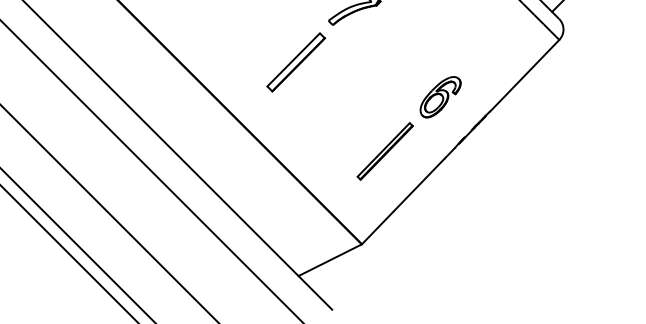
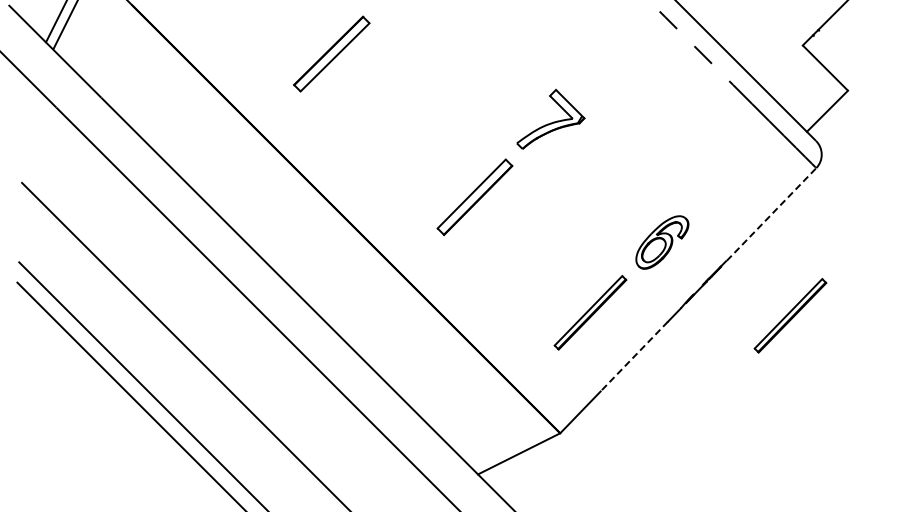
line: (524, 75) -> (771, 214), solid -> dashed
part: (539, 153) -> (790, 315), added
line: (418, 185) -> (633, 357), solid -> dashed

